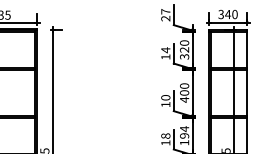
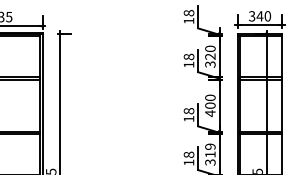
text: (165, 15) -> (188, 17), 27 -> 18
text: (165, 49) -> (188, 56), 14 -> 18
text: (165, 98) -> (188, 111), 10 -> 18
text: (184, 135) -> (210, 154), 194 -> 319

